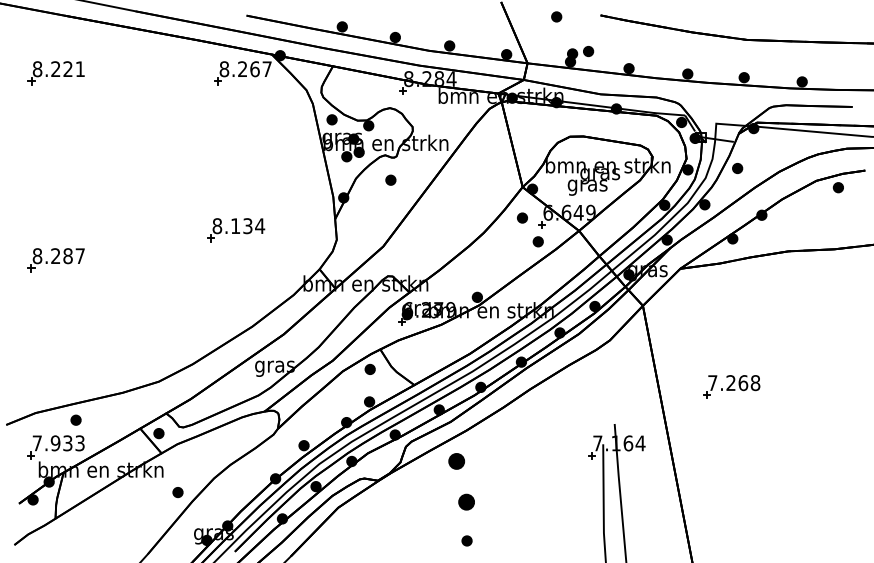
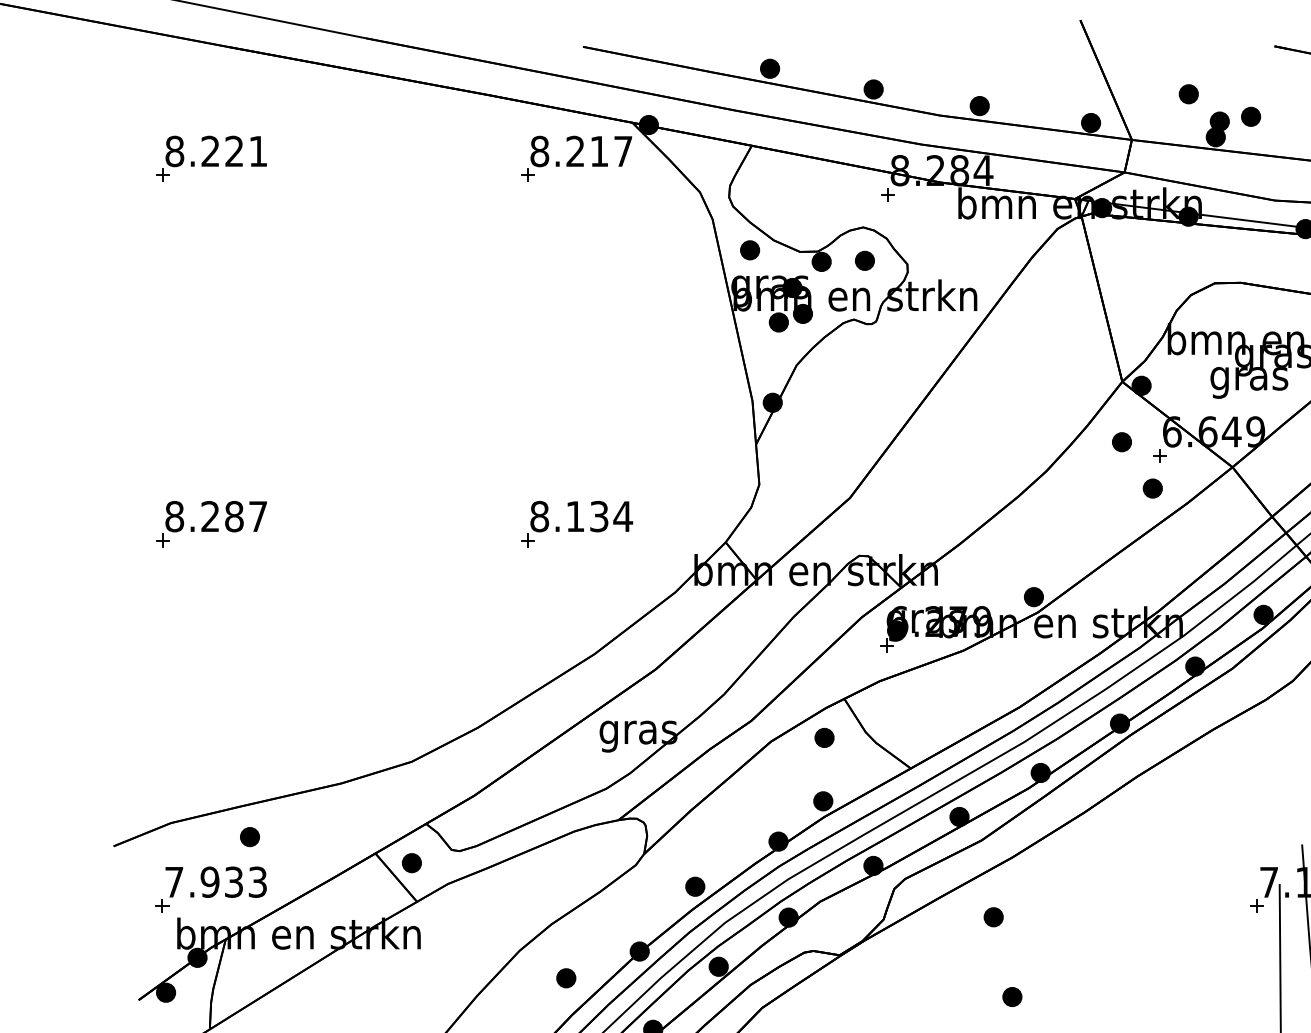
part: (556, 16) -> (1188, 93), moved
text: (254, 69) -> (598, 151), 8.267 -> 8.217
part: (390, 179) -> (864, 259), moved
part: (236, 230) -> (577, 525), moved
part: (456, 460) -> (993, 915), size x0.62
part: (177, 492) -> (565, 978), moved
part: (465, 501) -> (1010, 995), size x0.62

